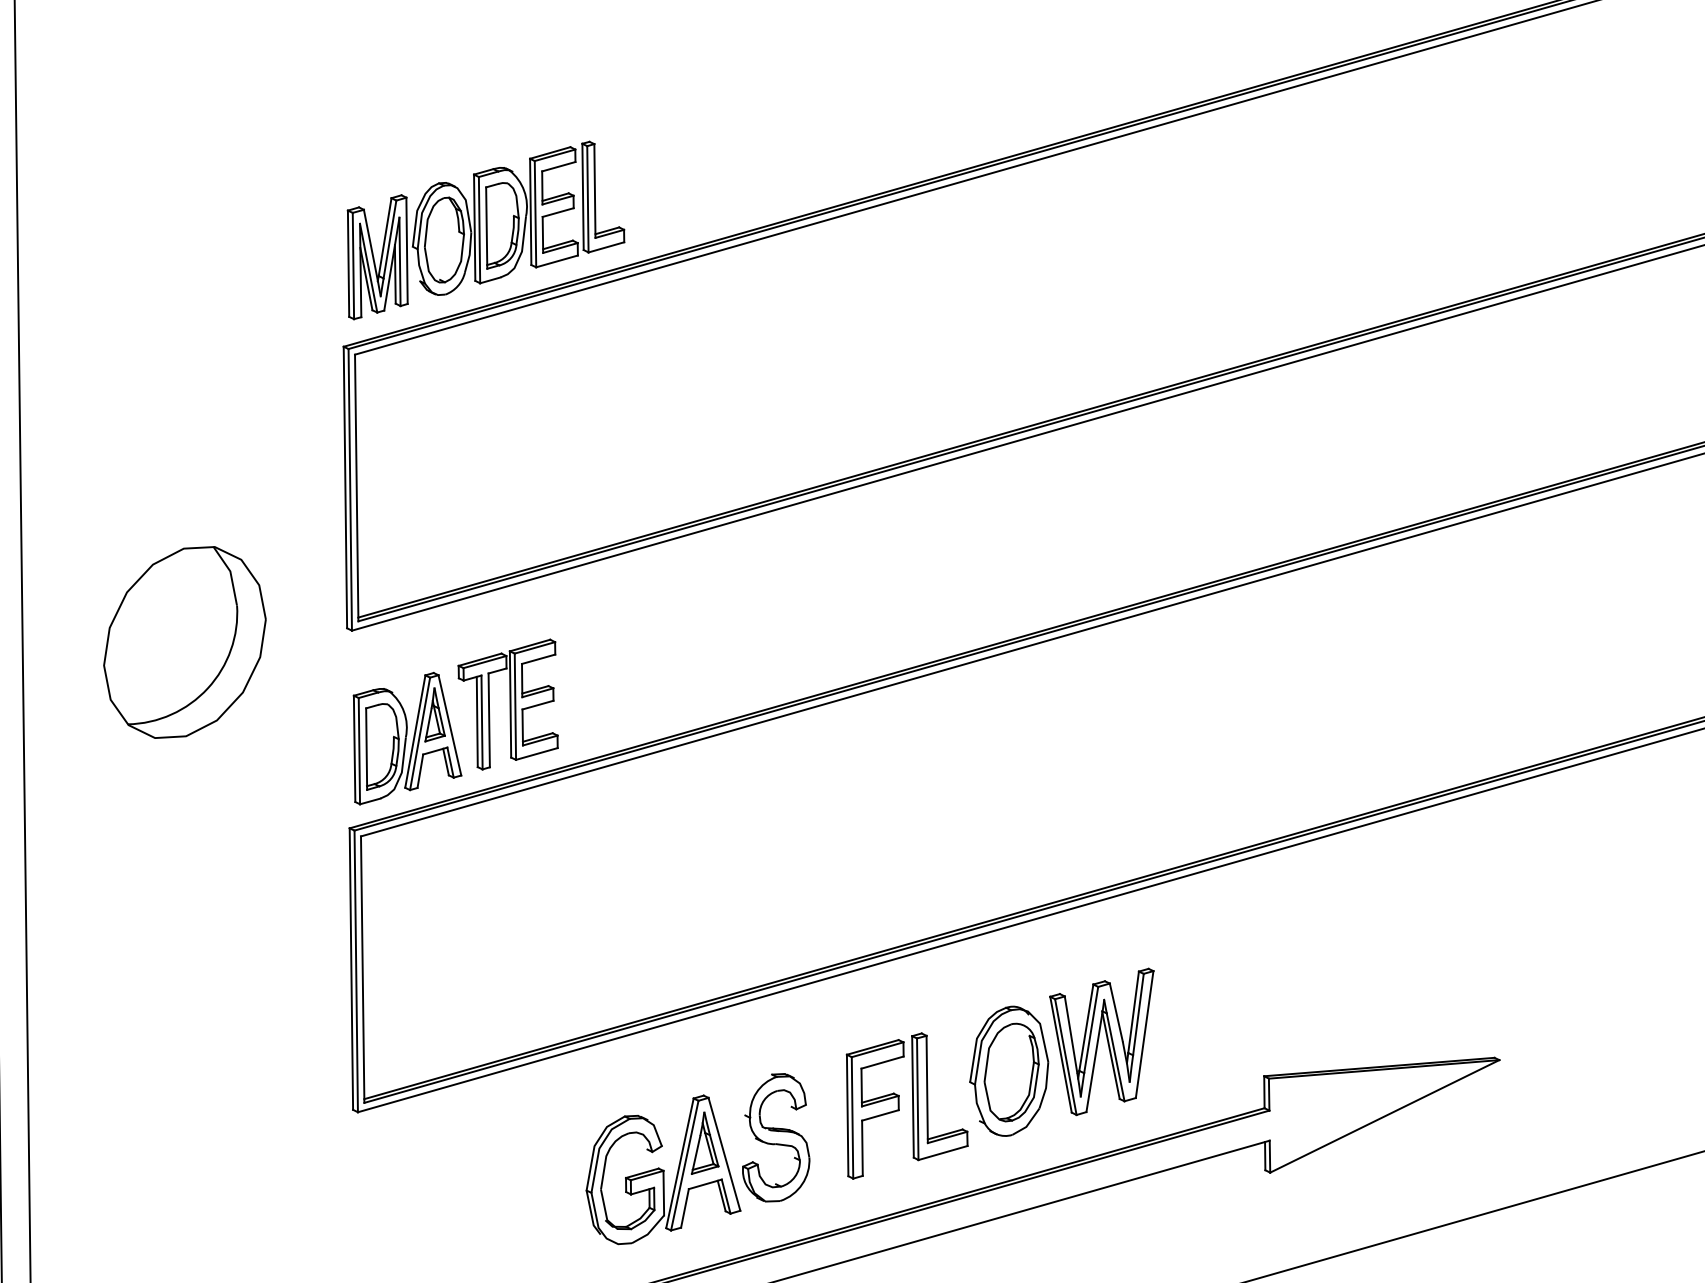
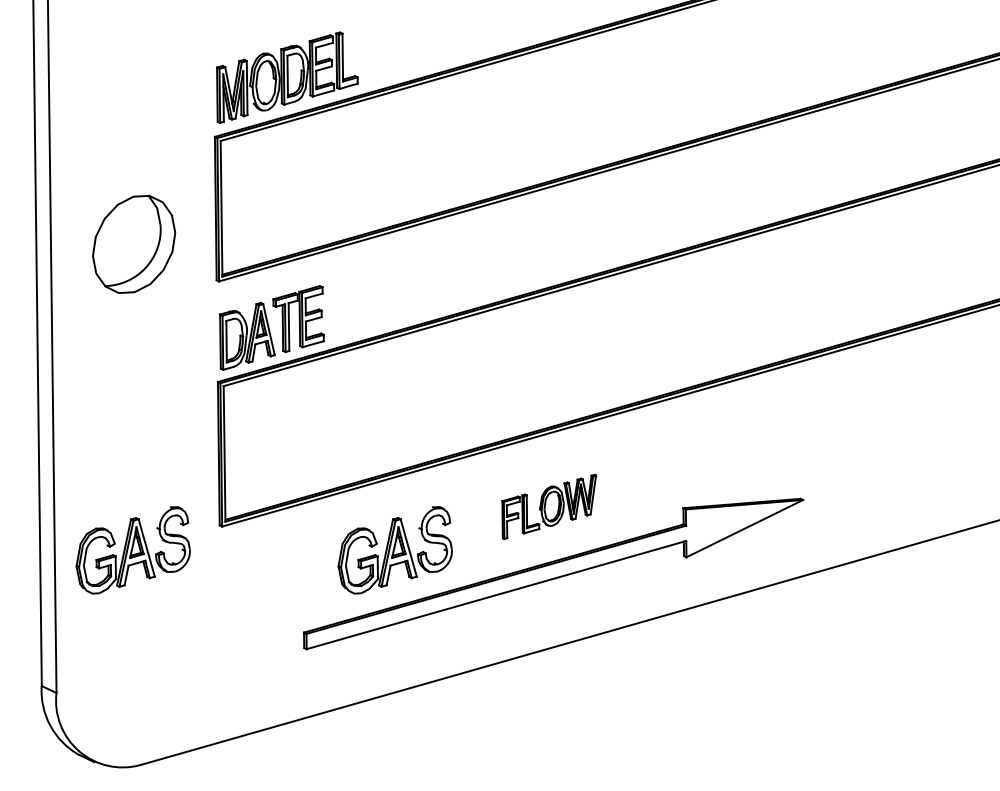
part: (185, 642) -> (134, 244), moved
part: (1001, 1072) -> (549, 506), size x0.6
part: (181, 1159) -> (132, 550), added

